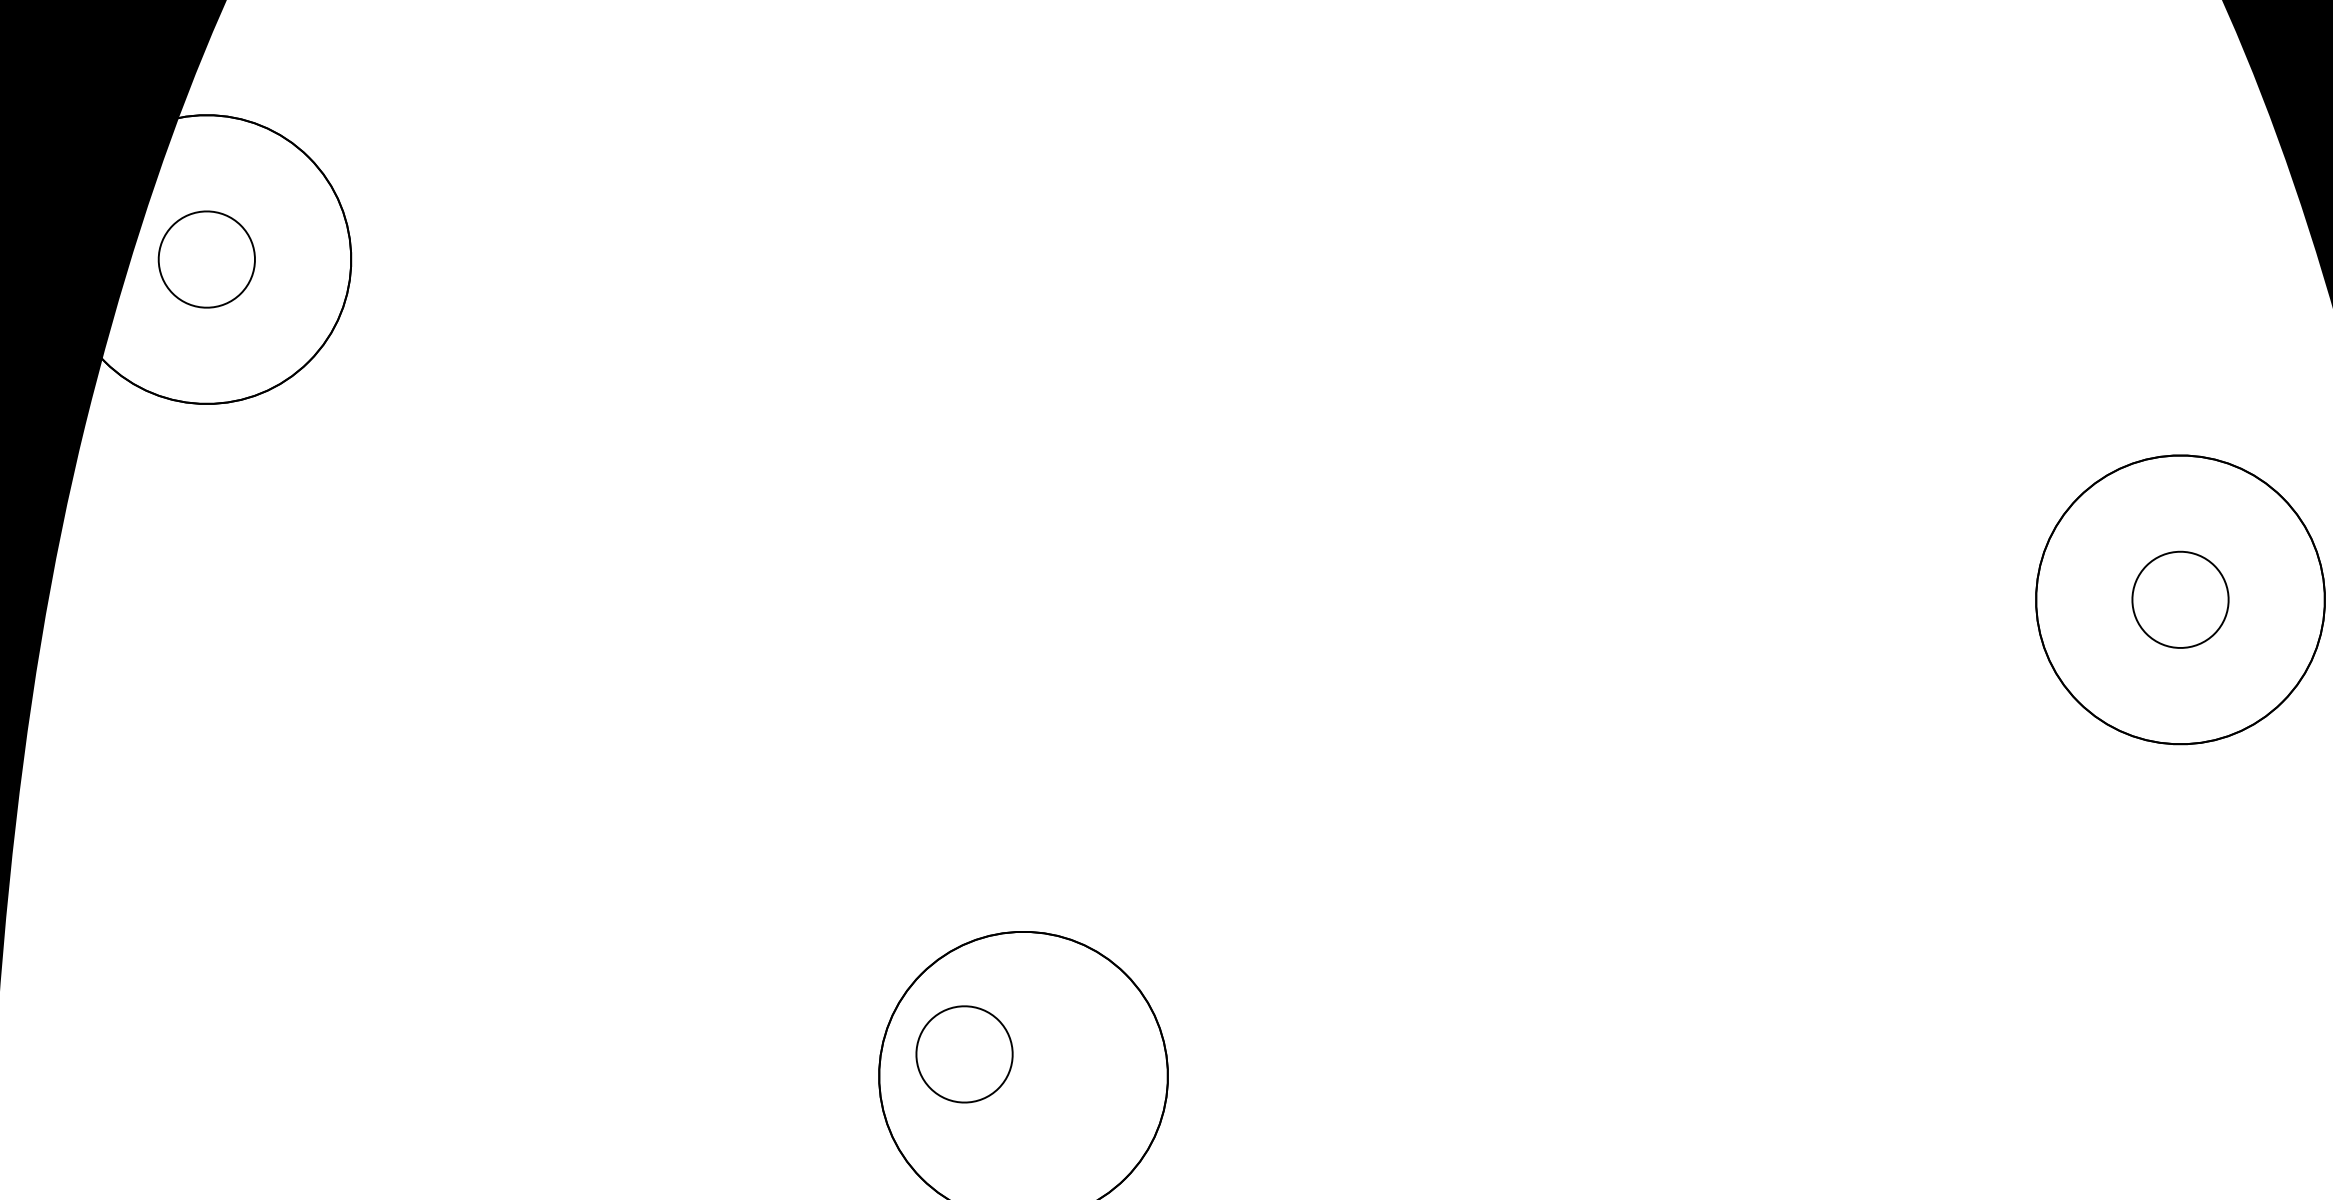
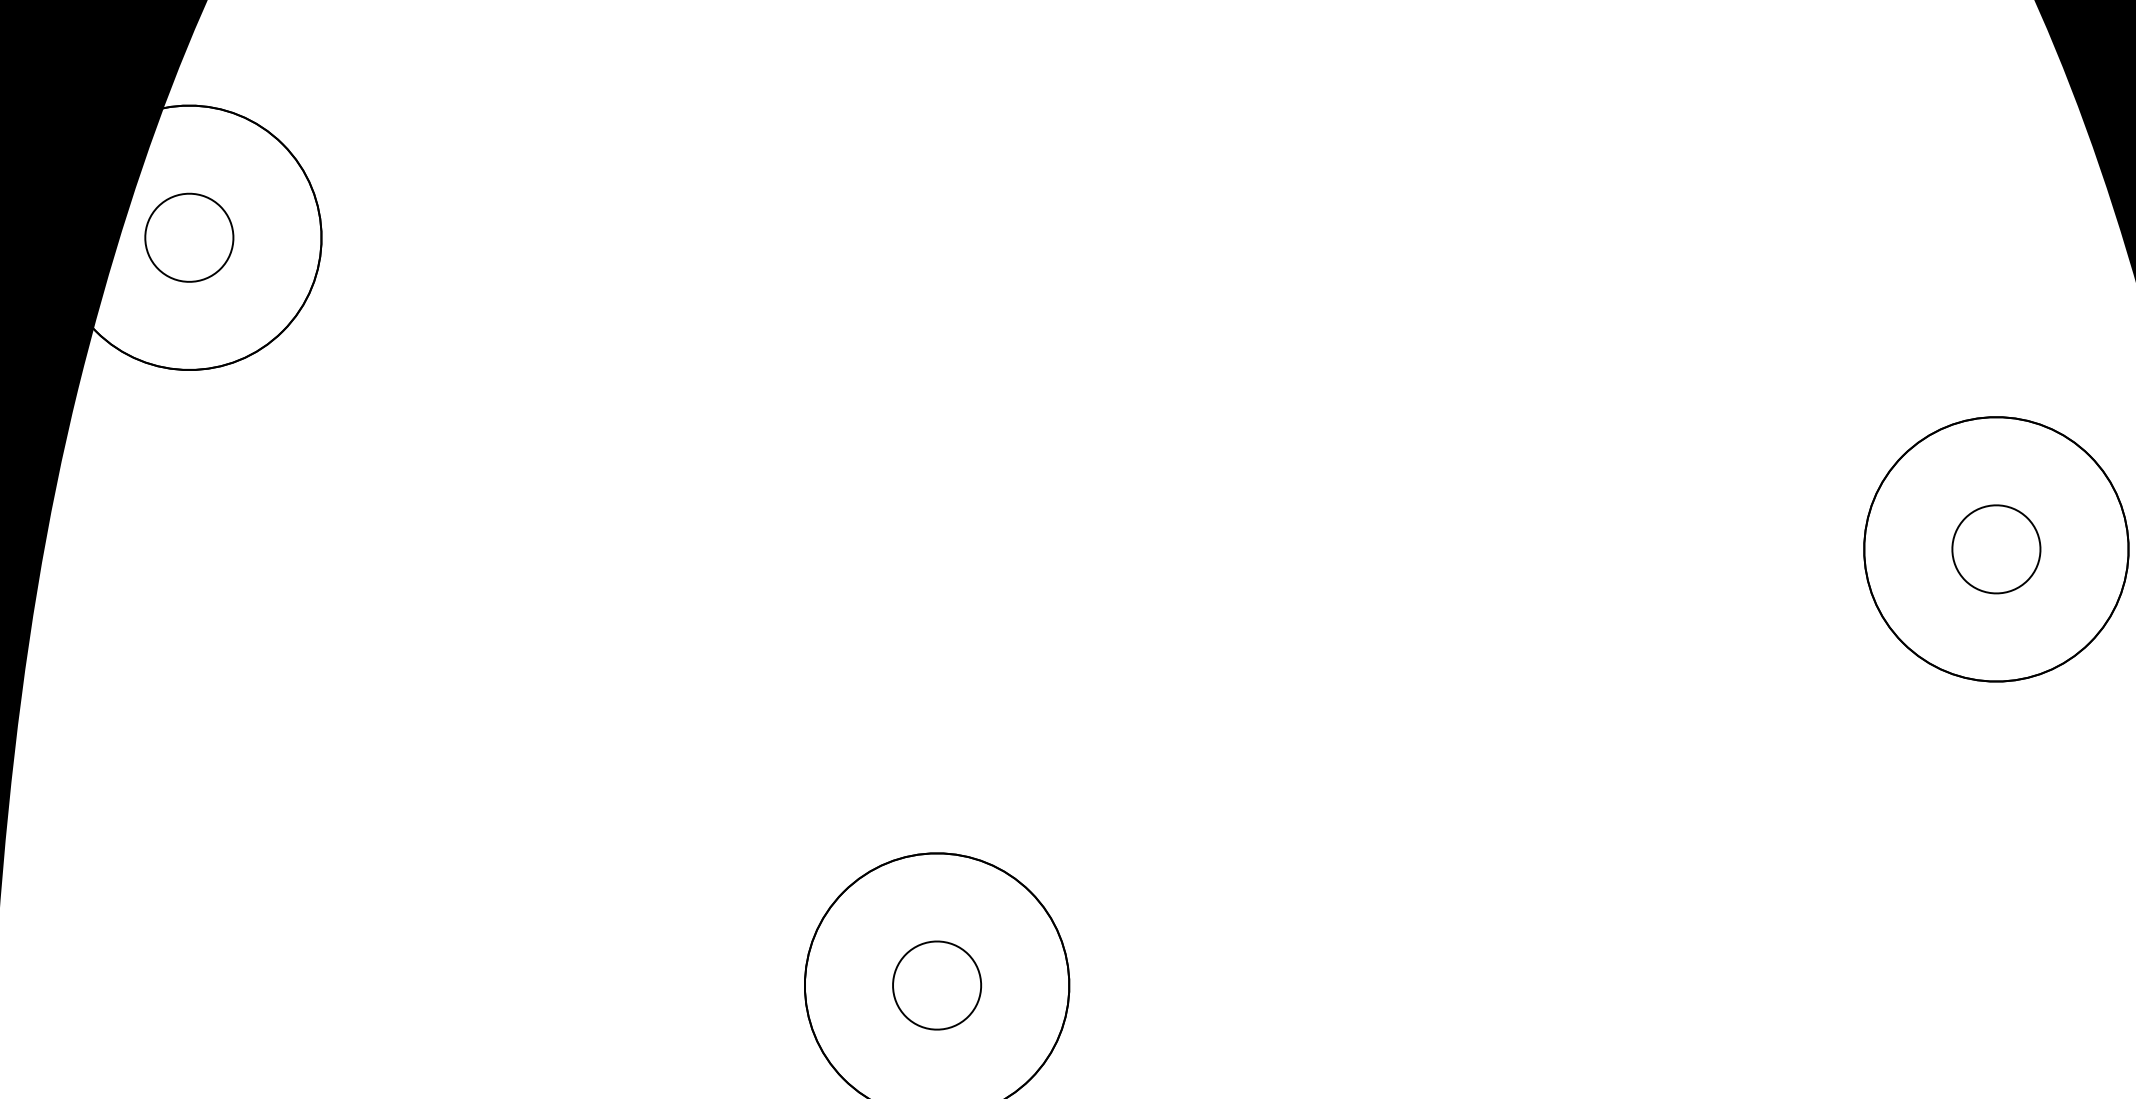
part: (963, 1054) -> (936, 985), moved

